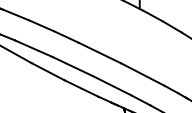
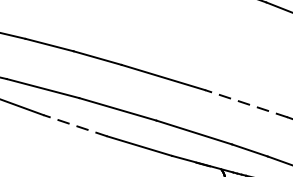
line: (48, 71) -> (75, 125), solid -> dashed
line: (142, 74) -> (245, 103), solid -> dashed

